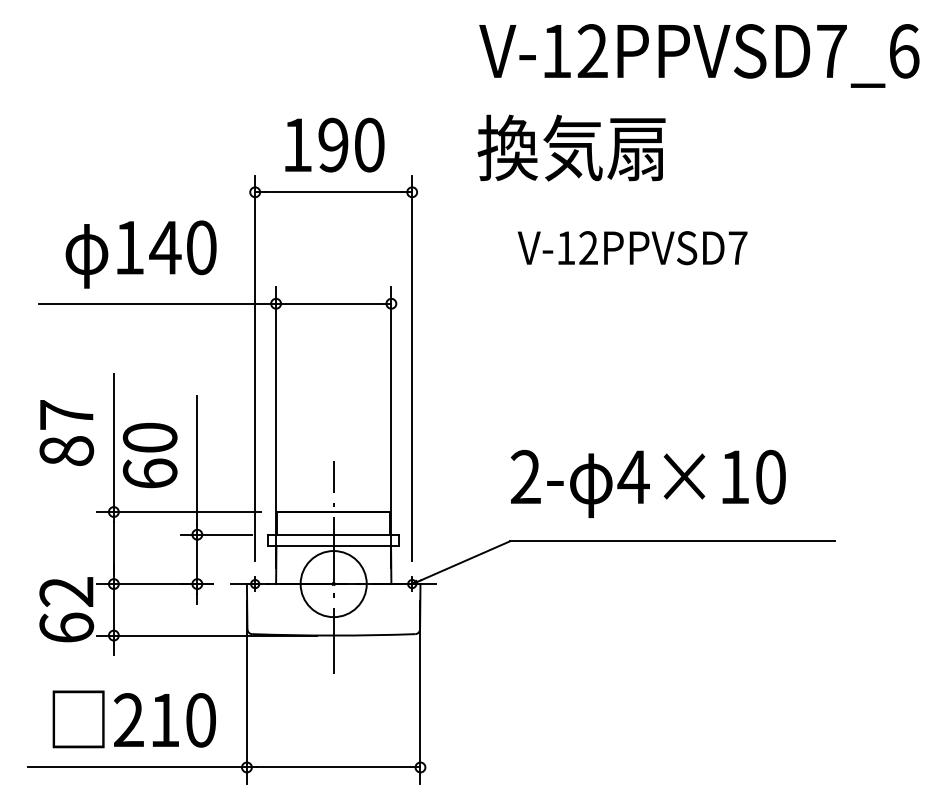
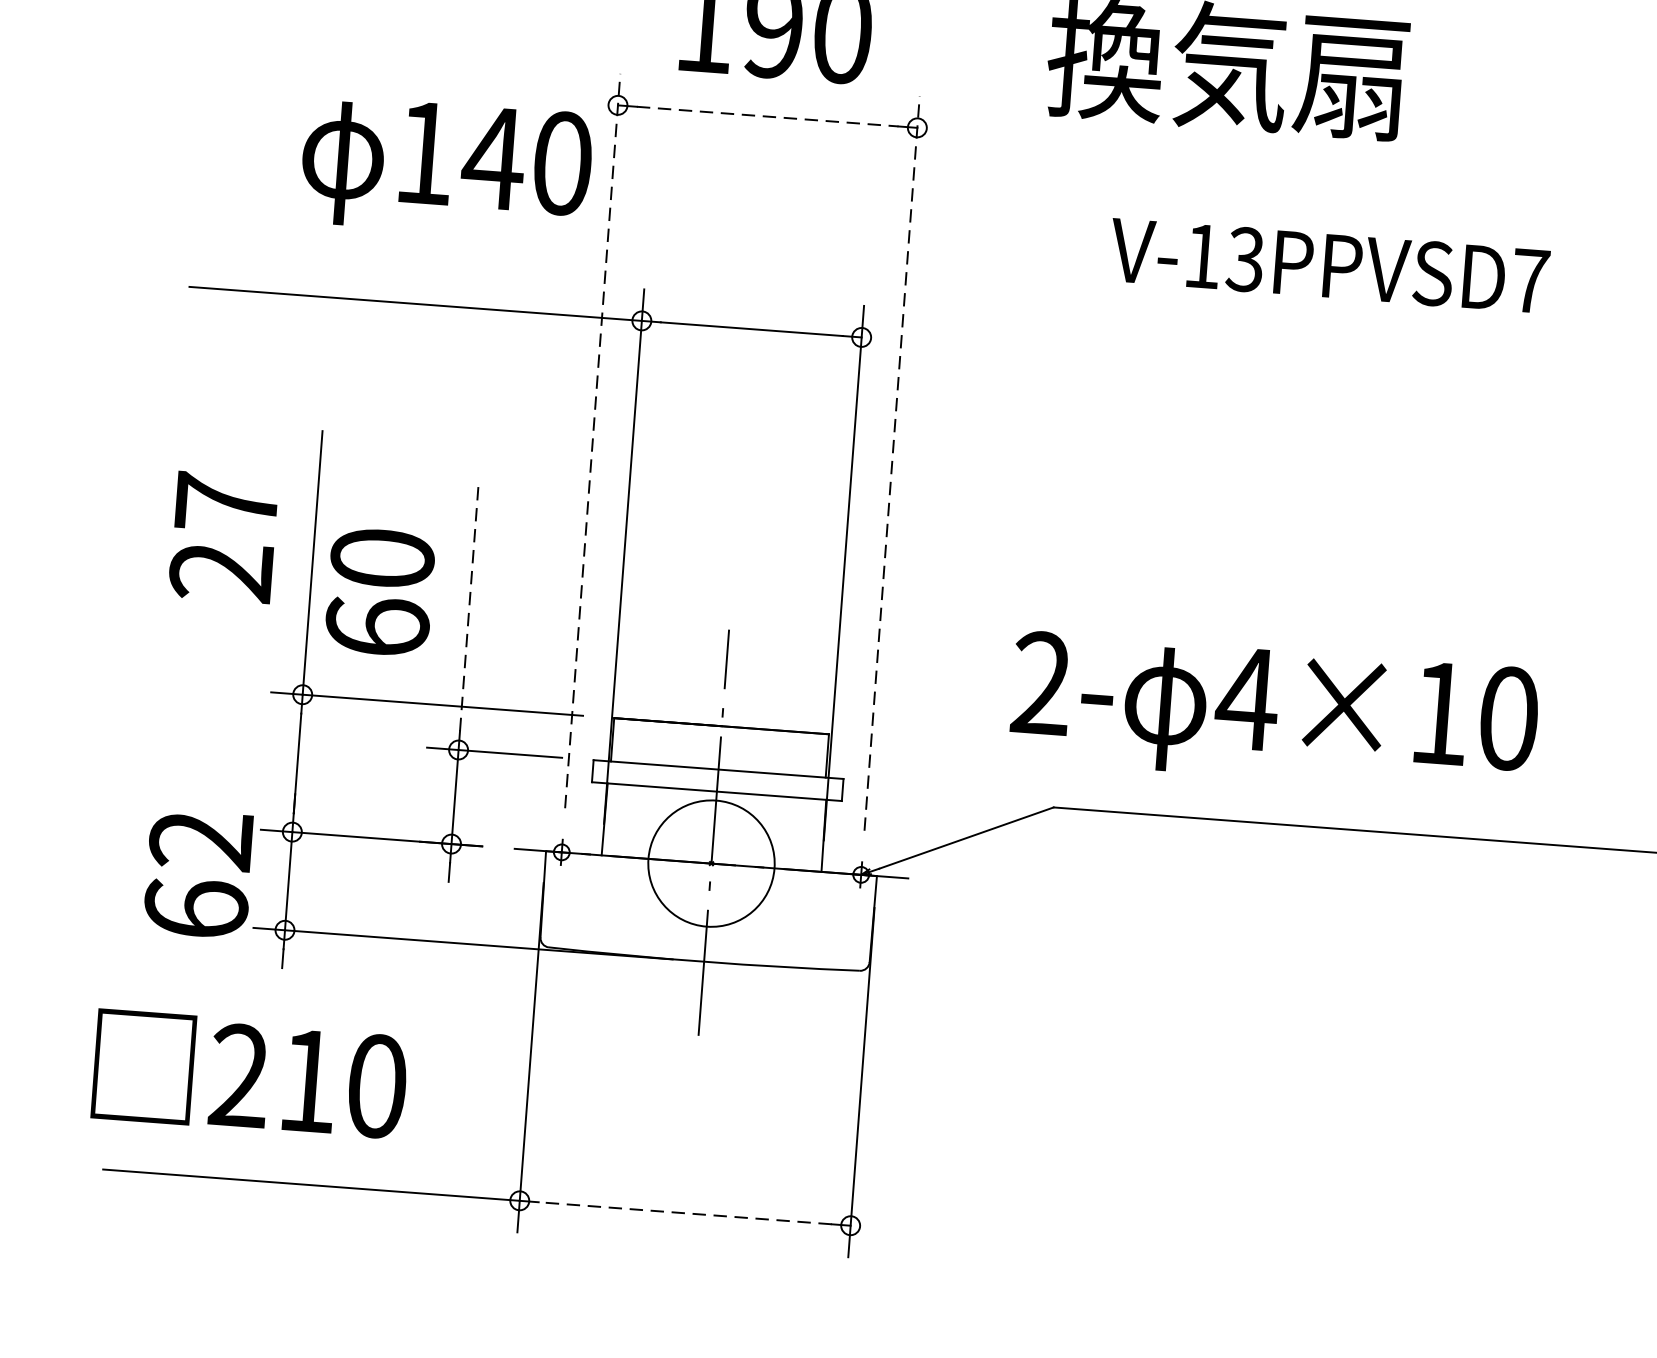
line: (333, 192) -> (767, 116), solid -> dashed
text: (587, 248) -> (1243, 260), V-12PPVSD7 -> V-13PPVSD7
text: (140, 254) -> (445, 167), moved
line: (255, 368) -> (593, 441), solid -> dashed
line: (412, 368) -> (892, 463), solid -> dashed
text: (66, 451) -> (221, 572), 87 -> 27
line: (197, 460) -> (469, 608), solid -> dashed
text: (648, 483) -> (1274, 713), moved
text: (133, 719) -> (248, 1075), moved
line: (333, 767) -> (684, 1213), solid -> dashed

